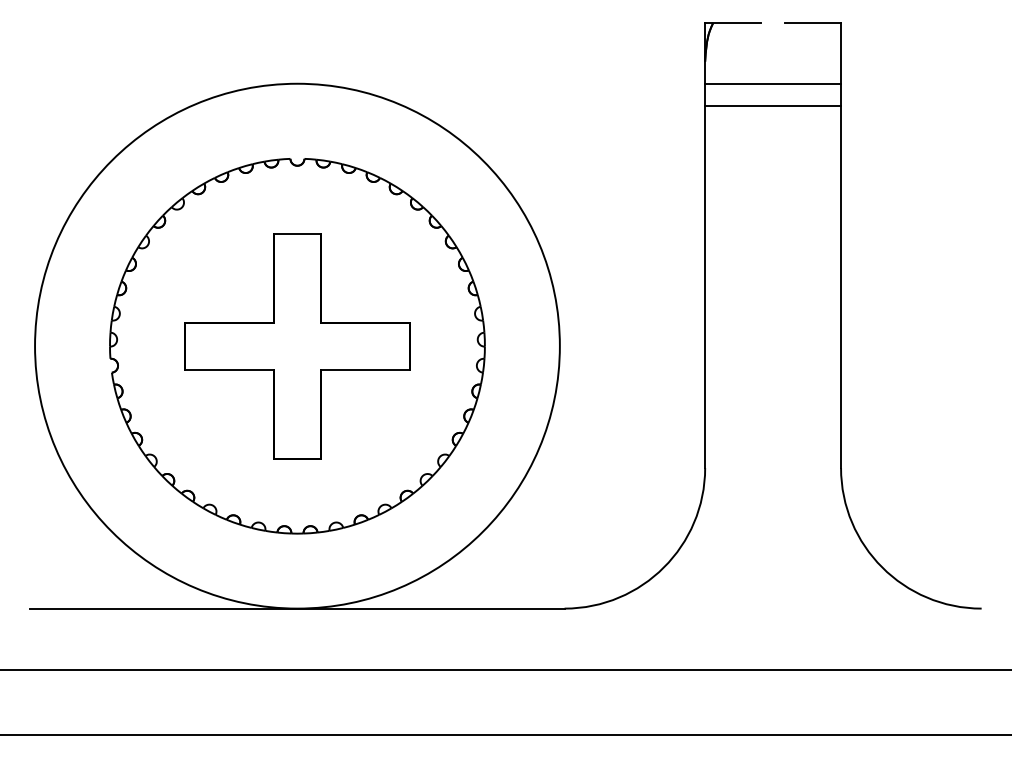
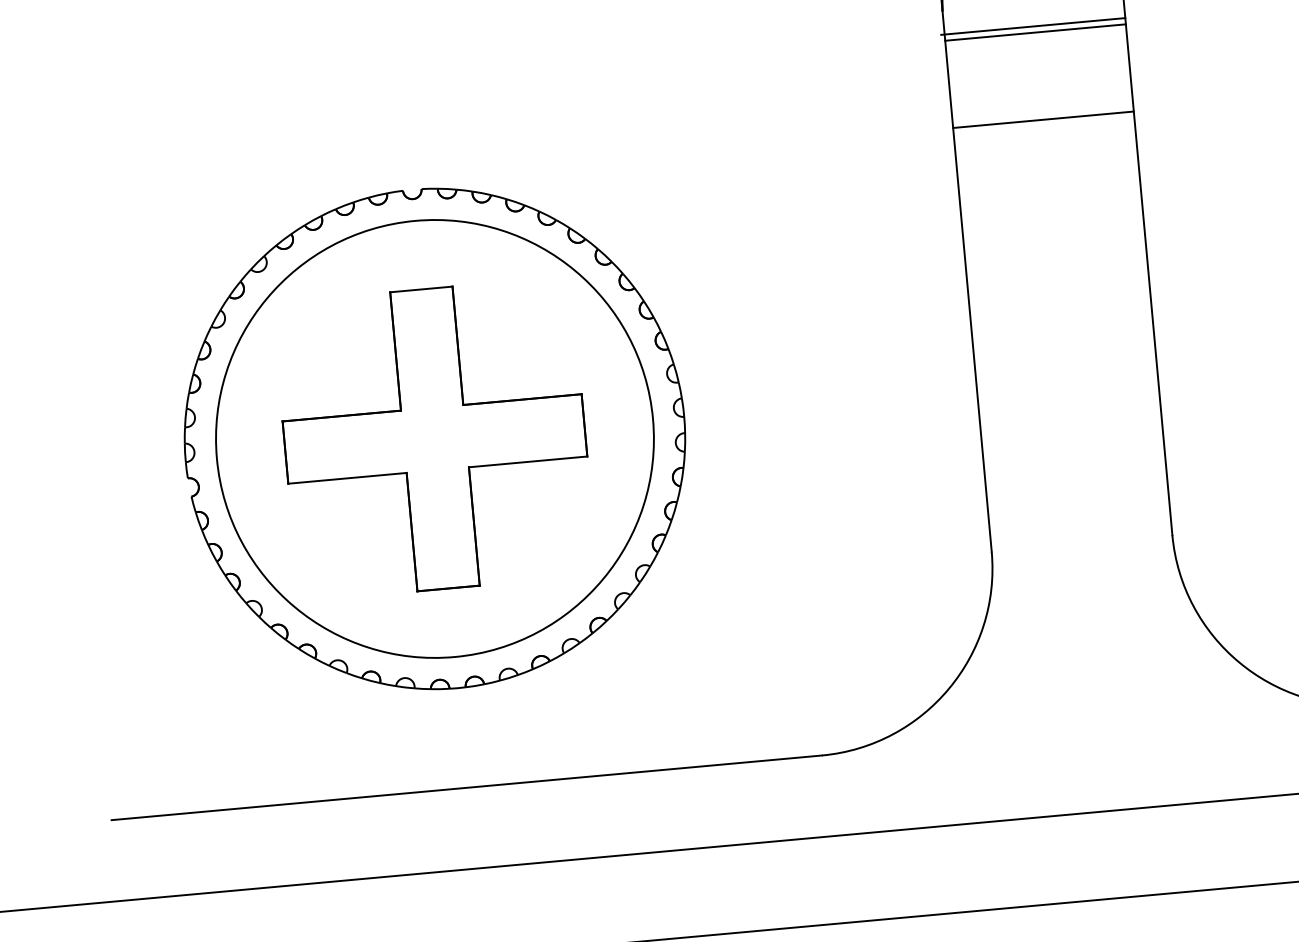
line: (771, 79) -> (1032, 27), added
line: (773, 106) -> (1044, 119), moved
circle: (297, 346) -> (435, 439), size x0.62

